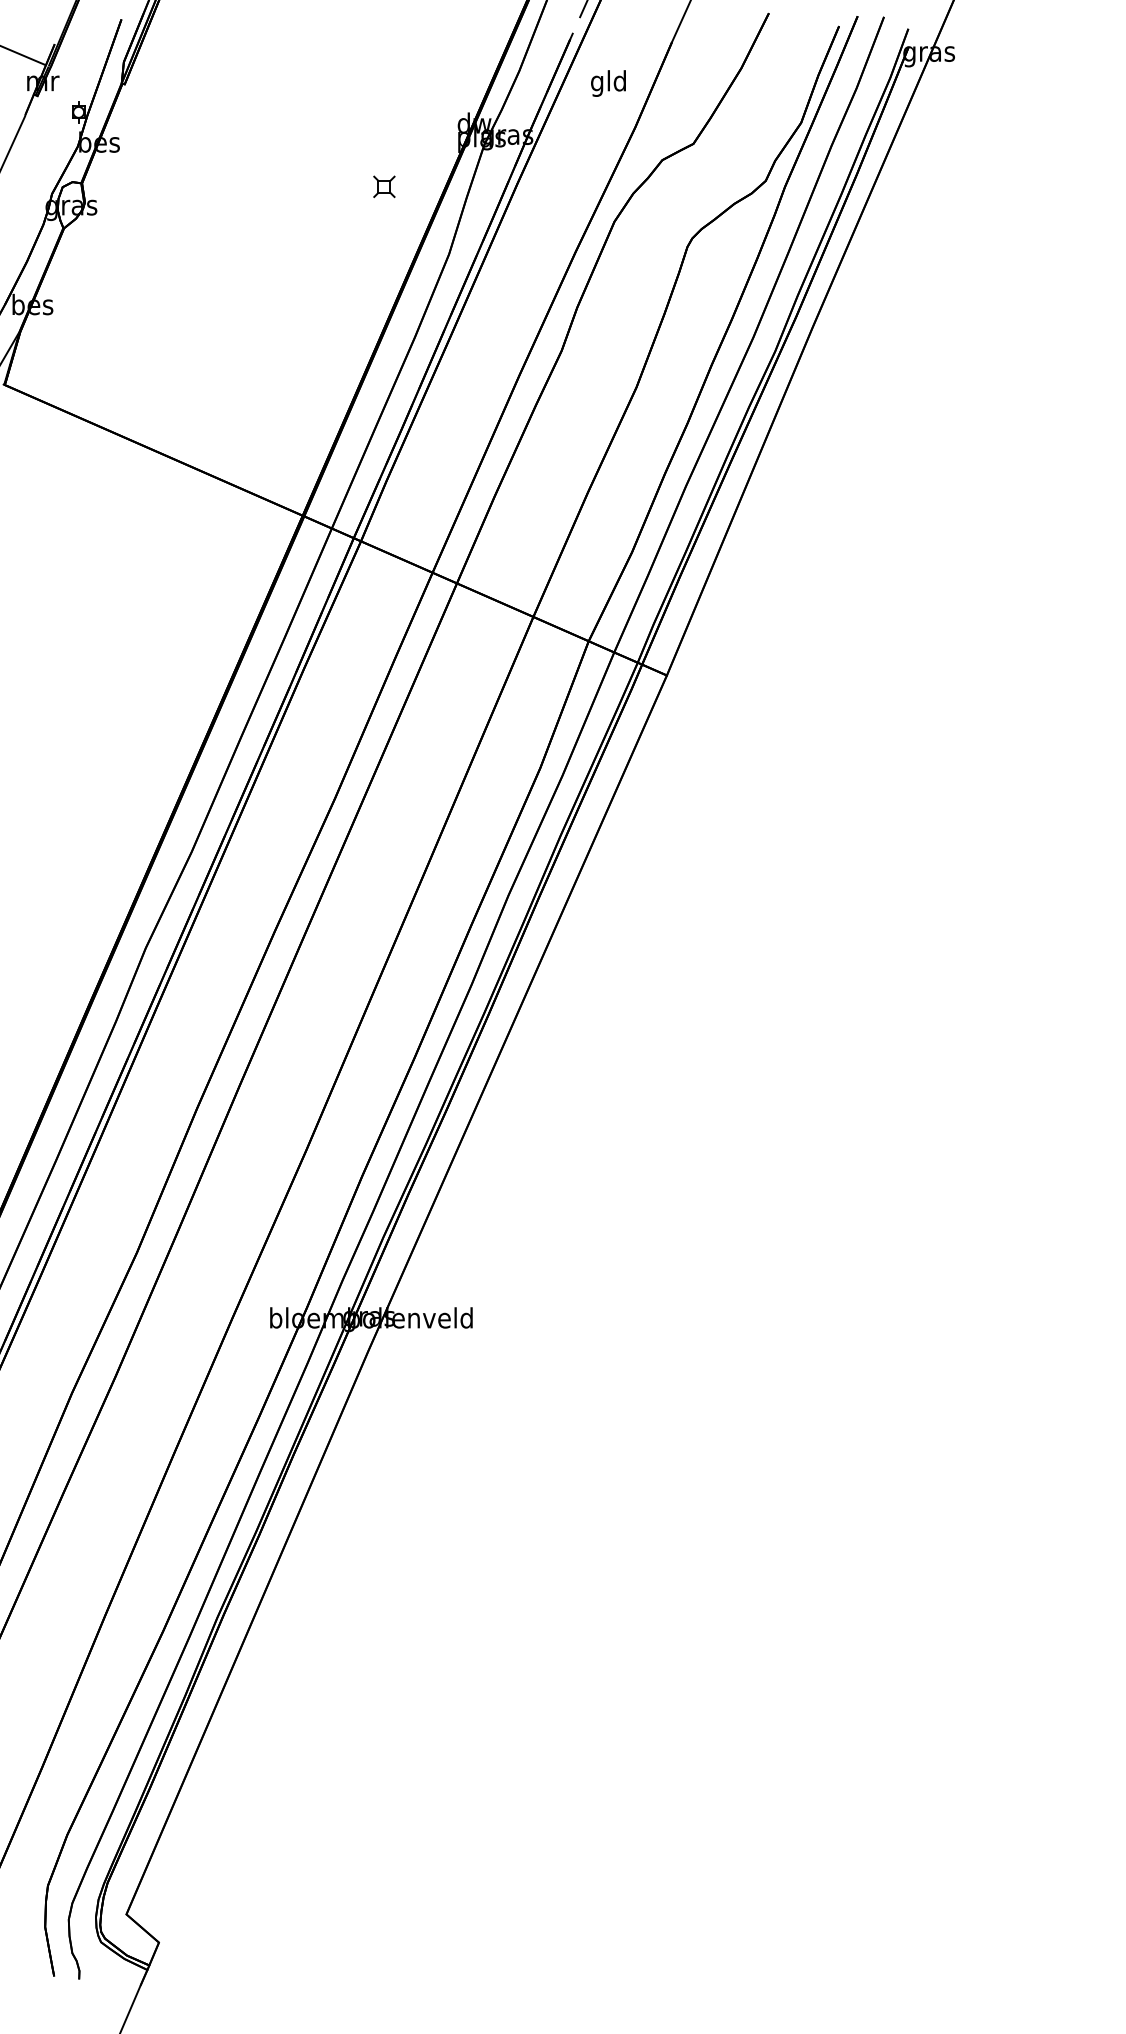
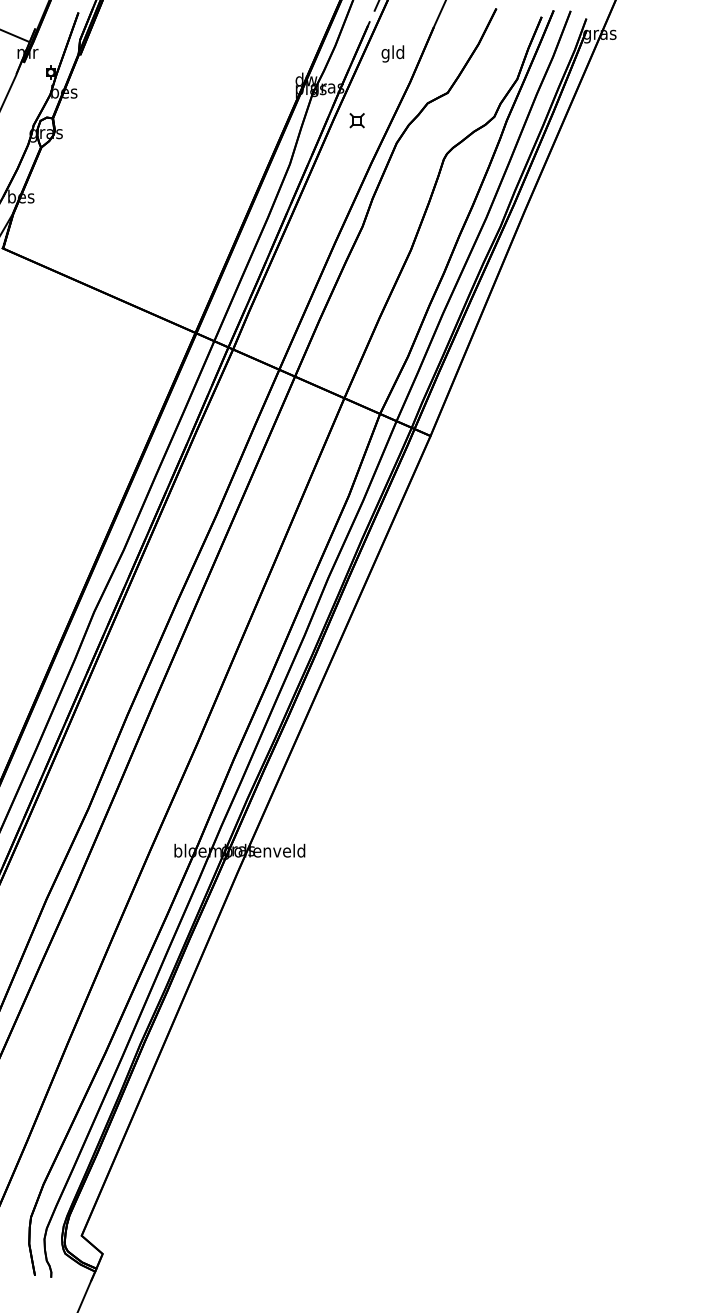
part: (383, 186) -> (356, 120), moved

